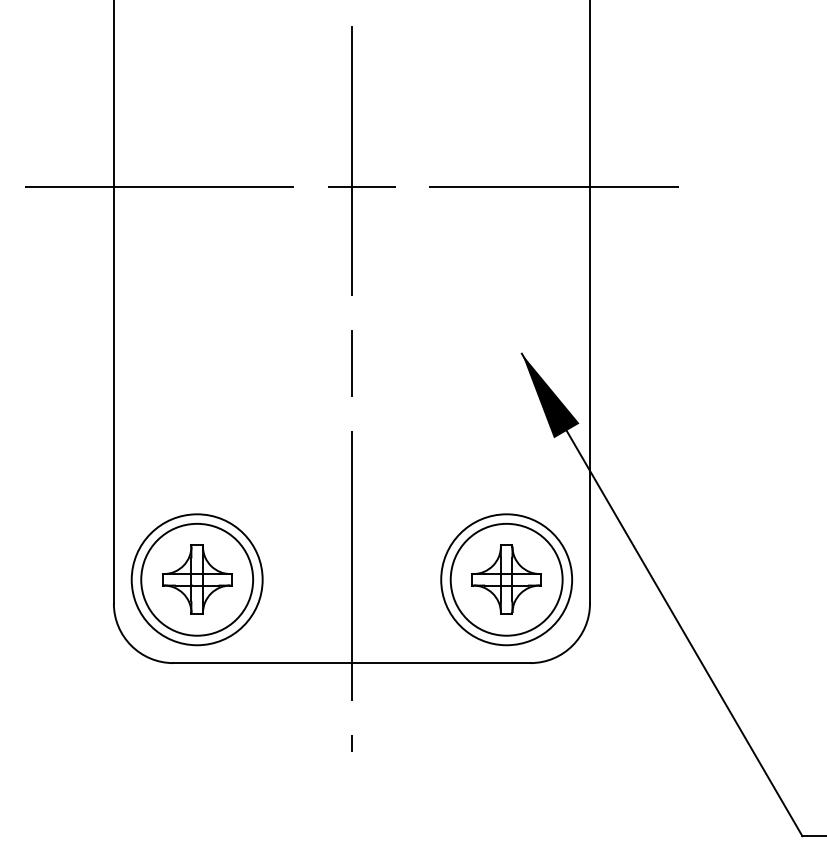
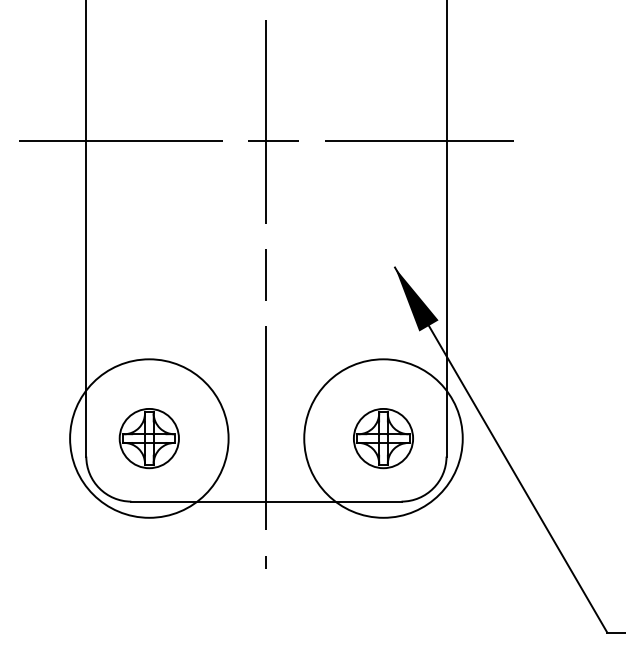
circle: (196, 579) -> (148, 438), size x1.6
circle: (197, 579) -> (149, 438), size x0.7
circle: (506, 579) -> (383, 438), size x0.7
circle: (506, 579) -> (383, 438), size x1.6

